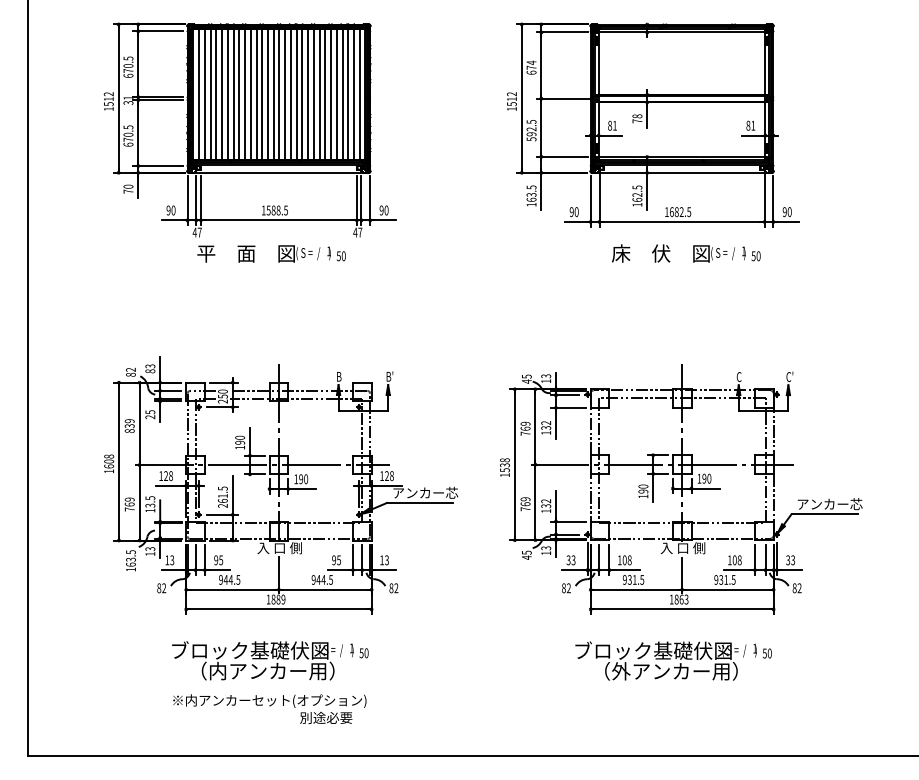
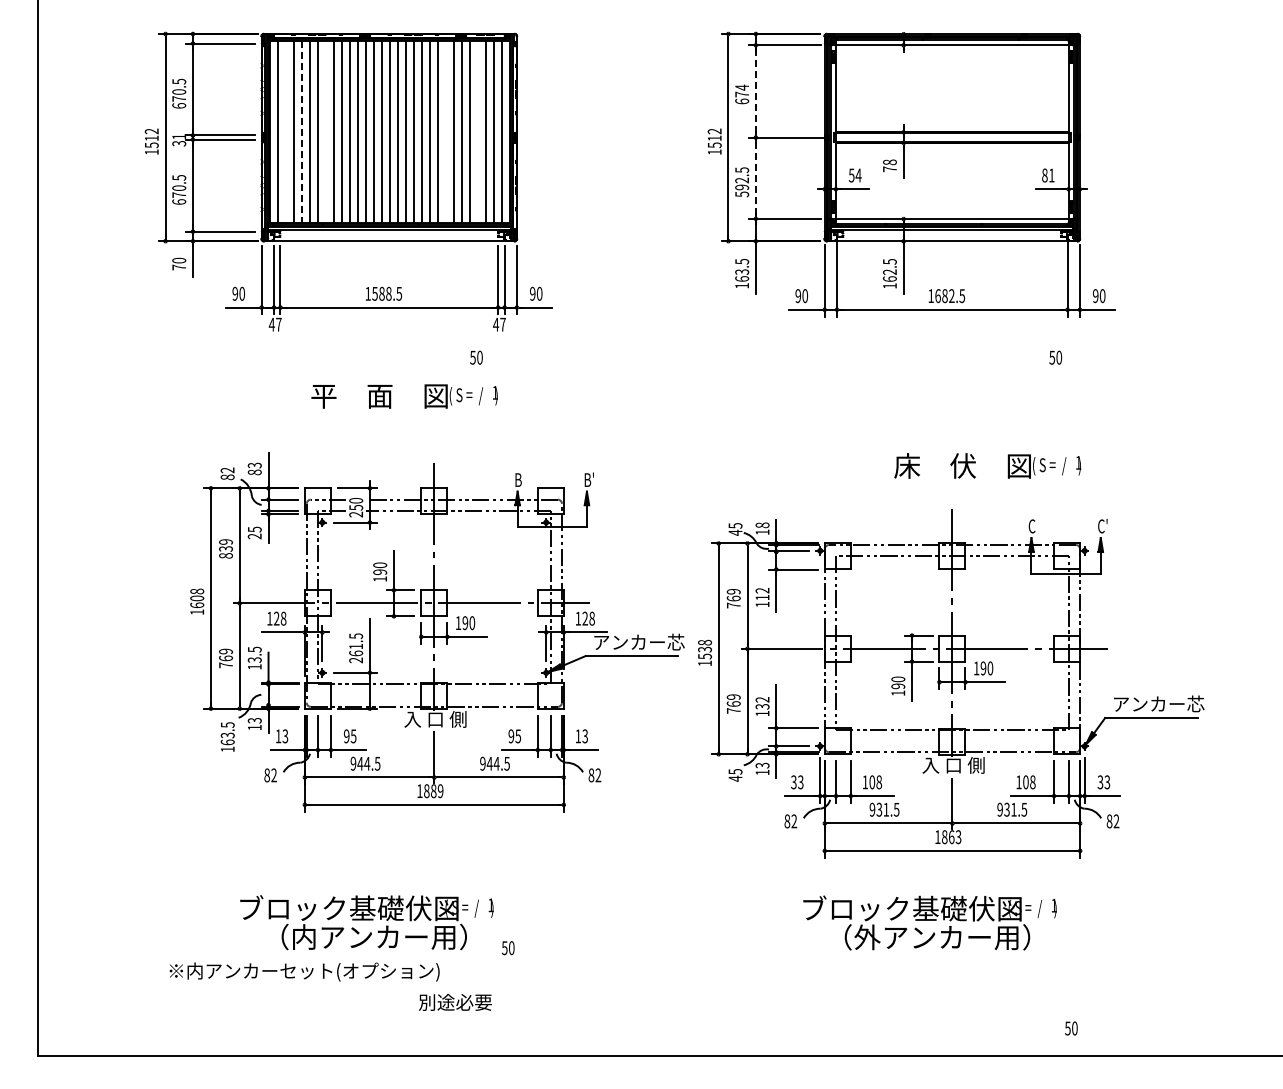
line: (541, 65) -> (755, 91), solid -> dashed
line: (204, 94) -> (285, 131), removed
line: (216, 94) -> (302, 132), solid -> dashed
line: (233, 94) -> (325, 131), removed
line: (319, 94) -> (446, 131), removed
line: (342, 94) -> (478, 131), removed
text: (612, 125) -> (854, 175), 81 -> 54
line: (541, 127) -> (755, 177), solid -> dashed
text: (264, 253) -> (404, 396), moved
text: (678, 253) -> (987, 465), moved
text: (546, 376) -> (762, 525), 13 -> 18
text: (546, 427) -> (762, 597), 132 -> 112
part: (281, 485) -> (437, 632), moved
text: (363, 653) -> (507, 948), moved
text: (767, 653) -> (1071, 1028), moved
text: (269, 700) -> (304, 971), moved

